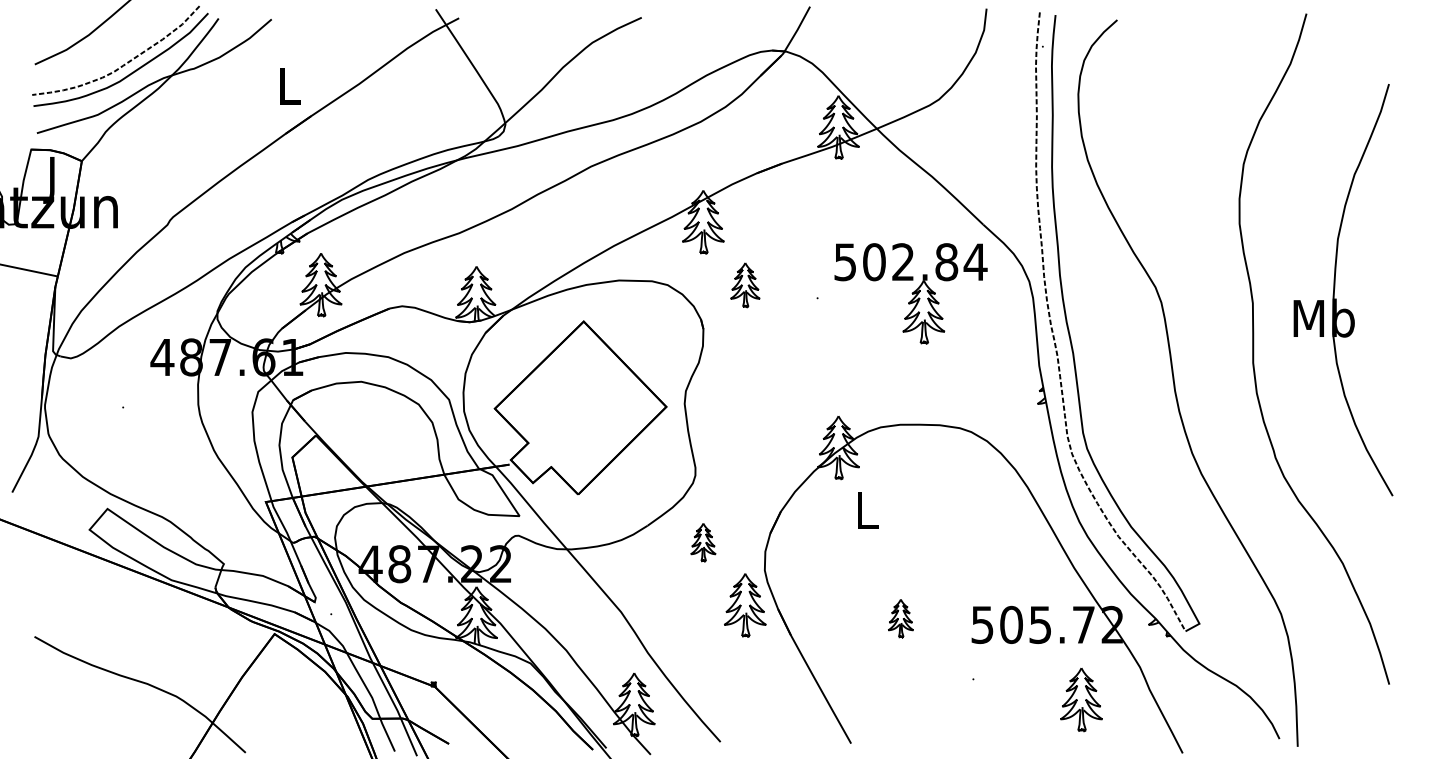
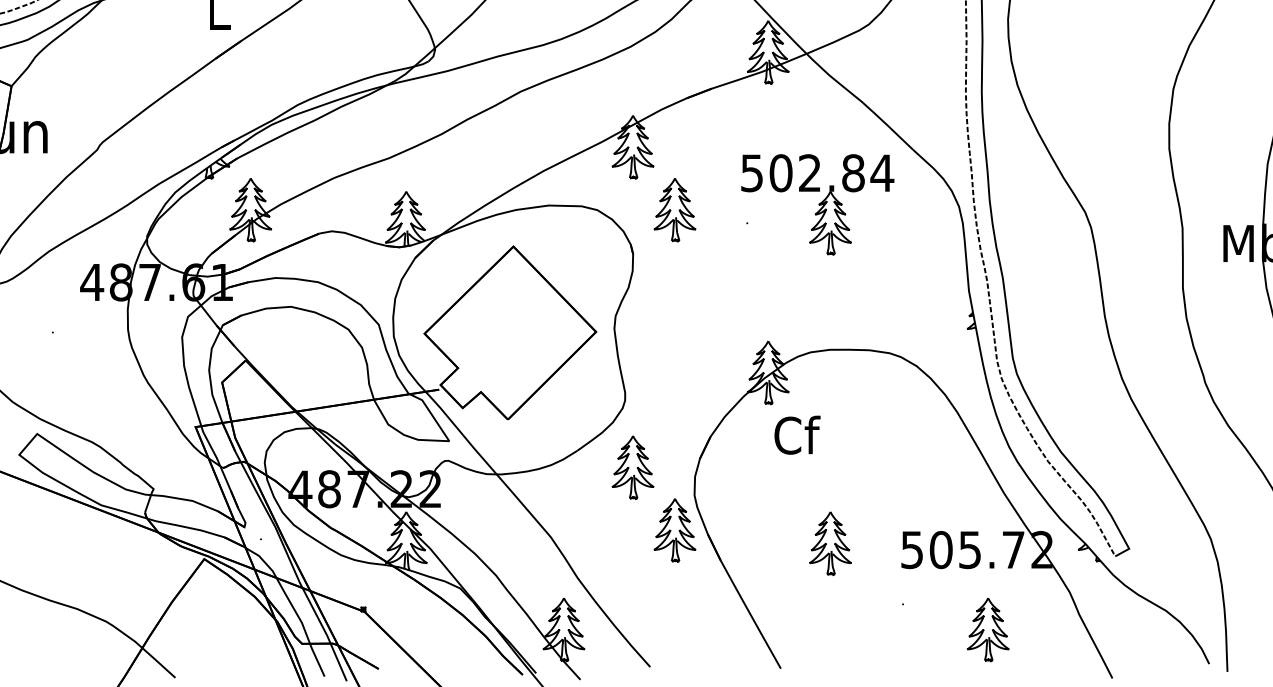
part: (745, 285) -> (675, 210), size x1.43
part: (910, 293) -> (817, 204), moved
text: (867, 509) -> (797, 434), L -> Cf
part: (703, 542) -> (633, 467), size x1.67
part: (900, 618) -> (830, 543), size x1.67
part: (1081, 700) -> (988, 630), moved

